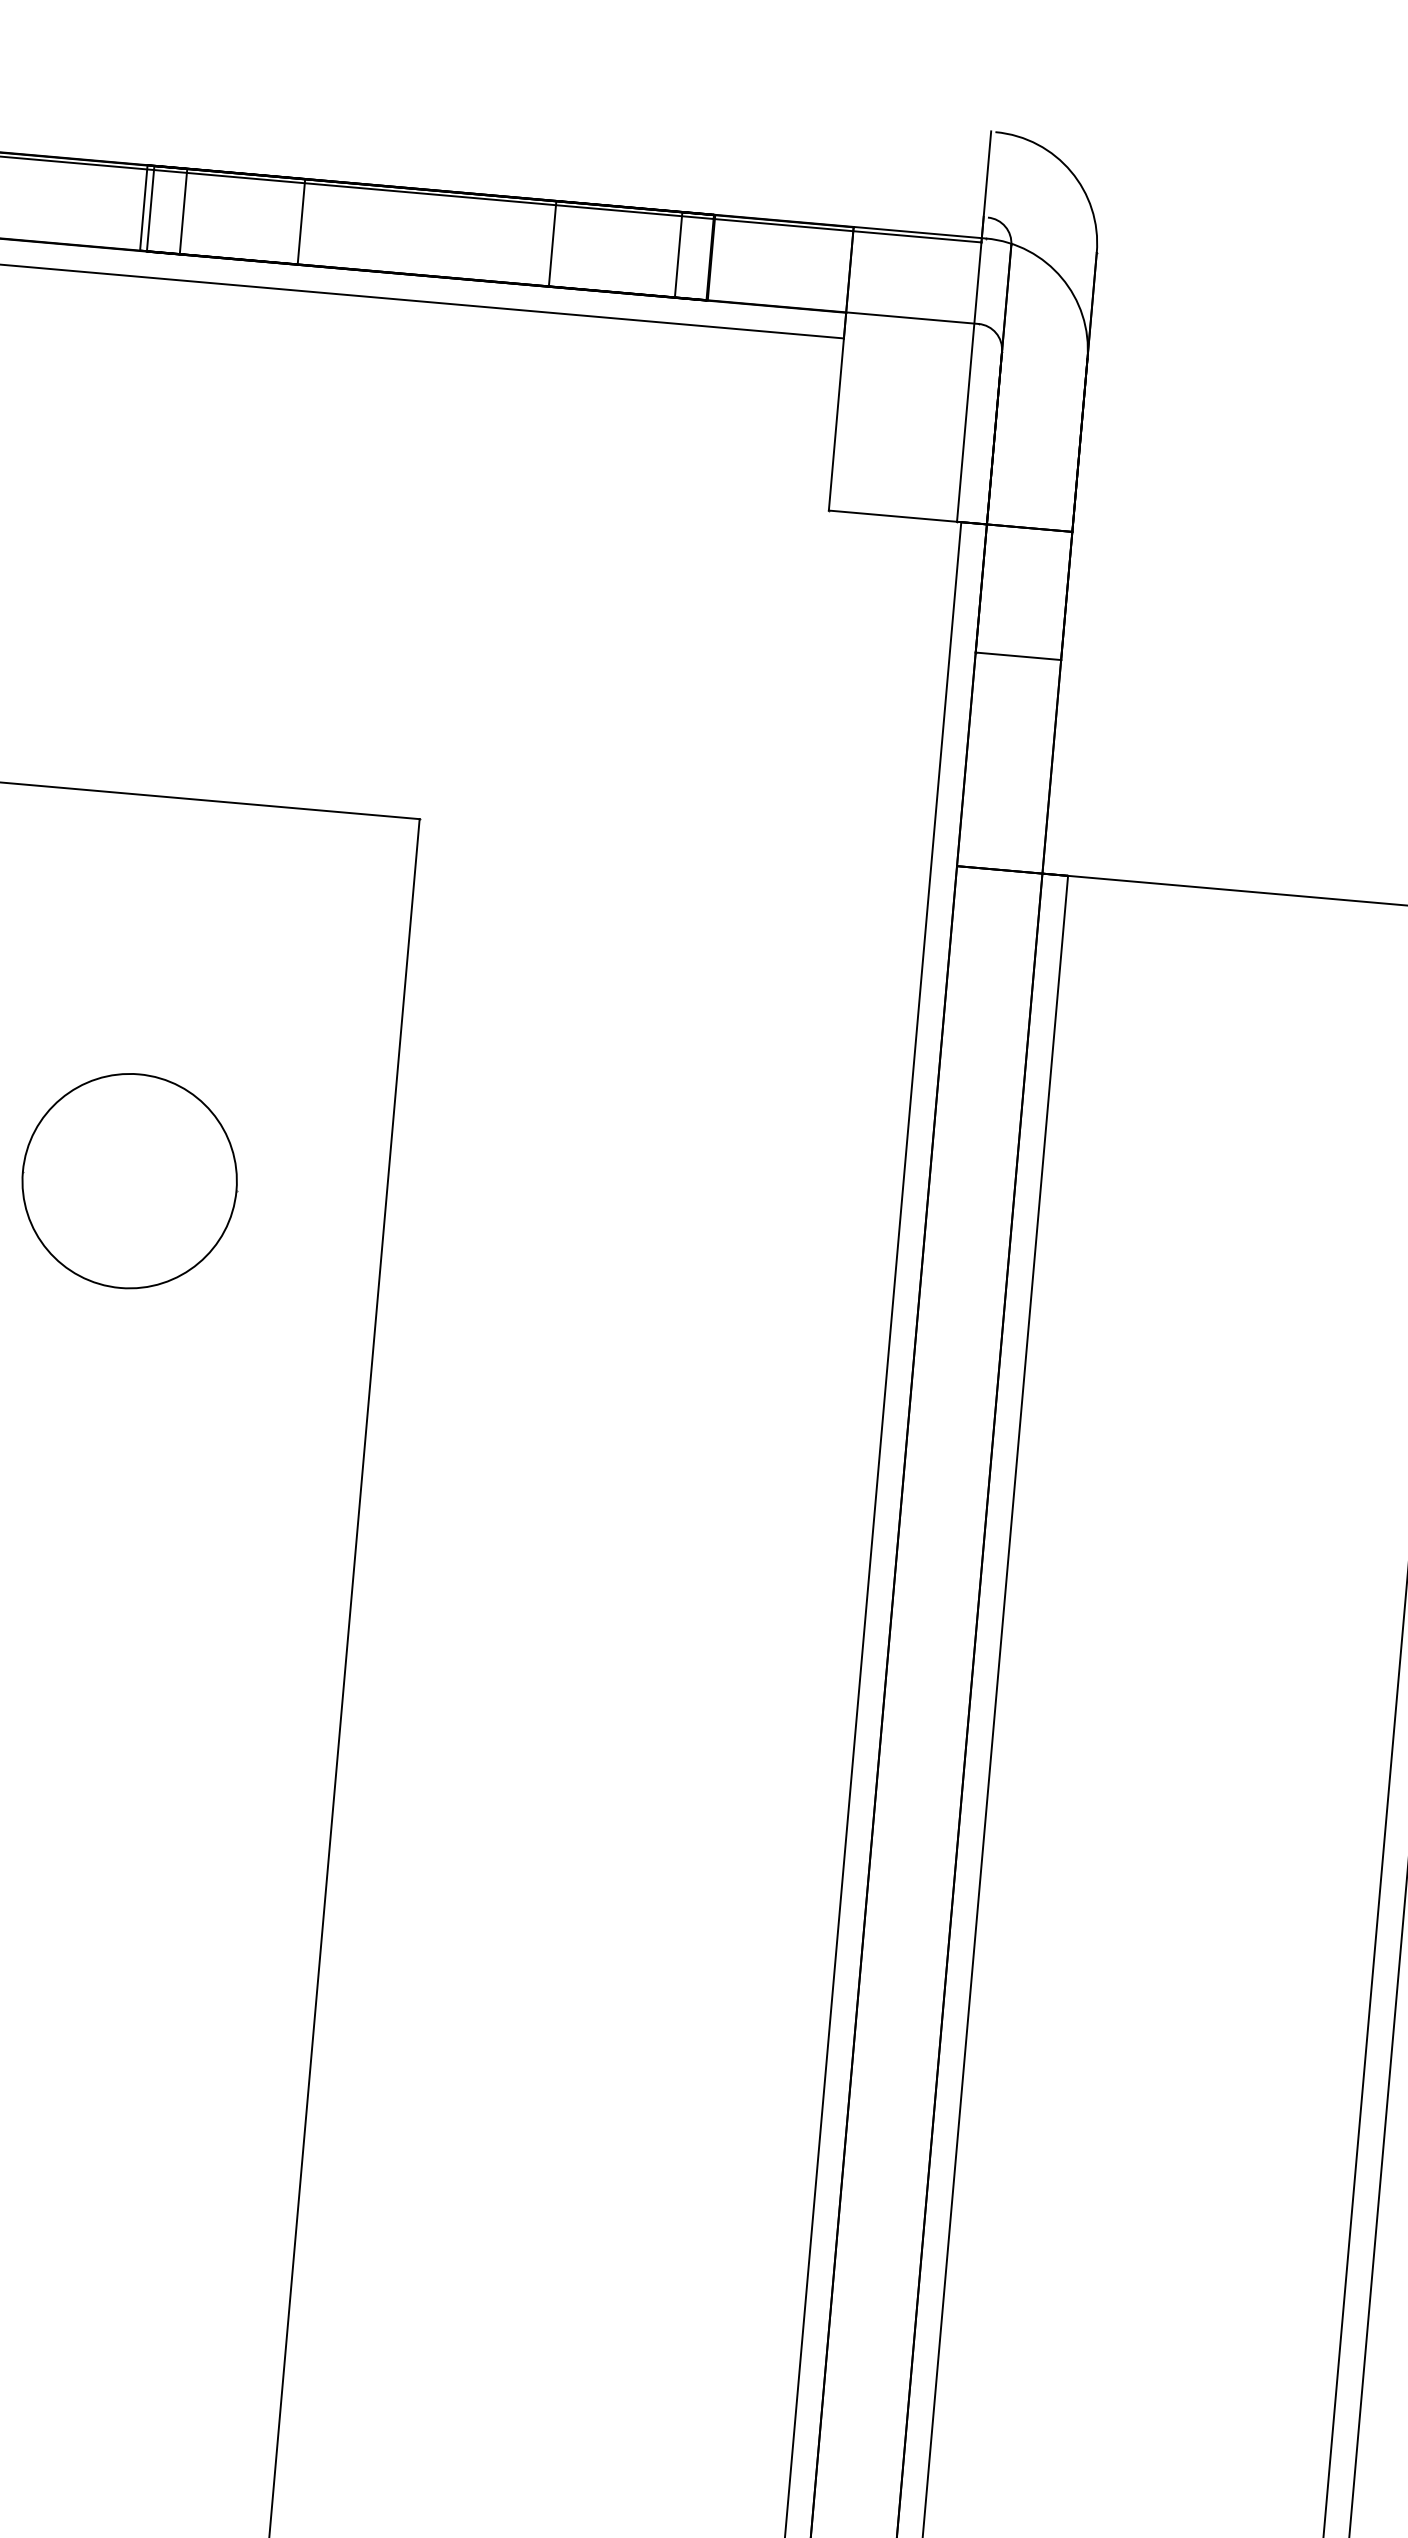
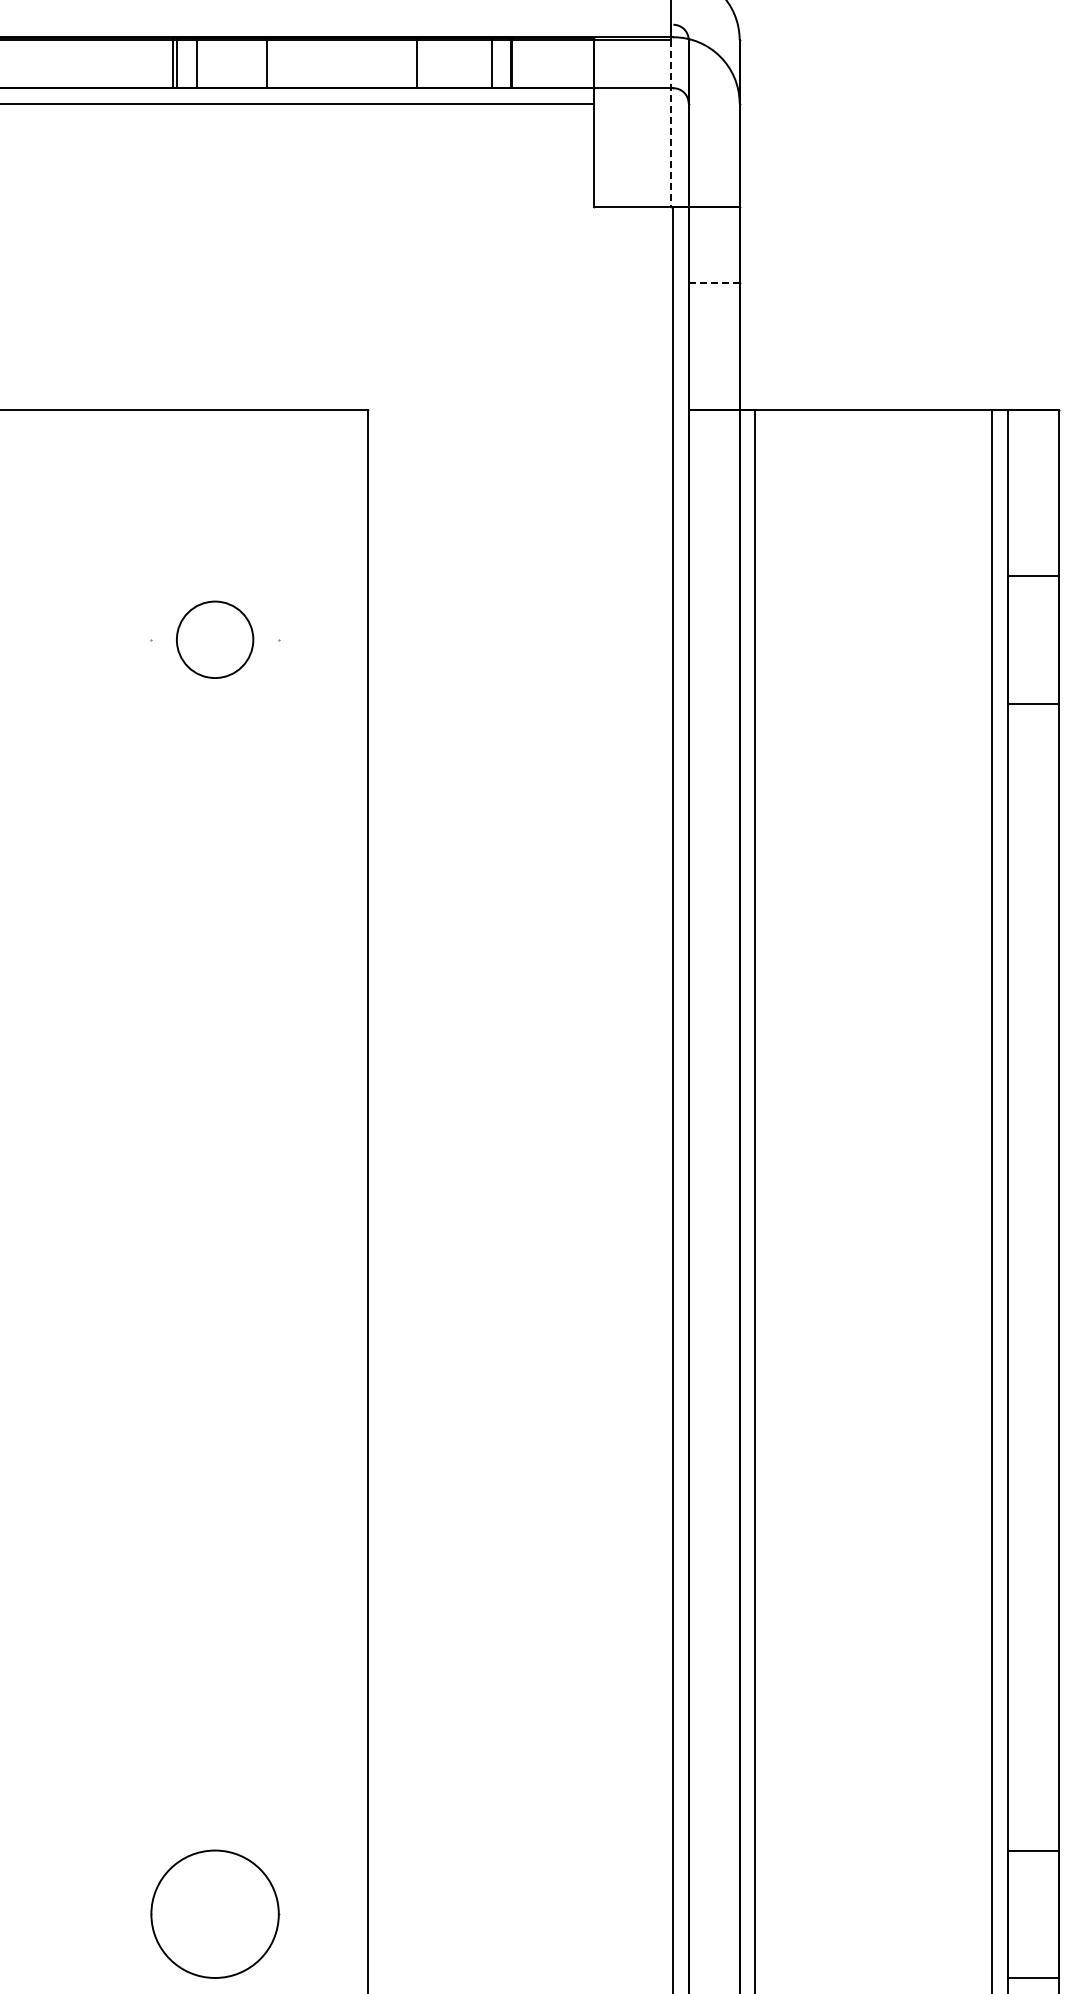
line: (968, 382) -> (670, 123), solid -> dashed
line: (1017, 655) -> (713, 282), solid -> dashed
circle: (128, 1180) -> (214, 639), size x0.6

